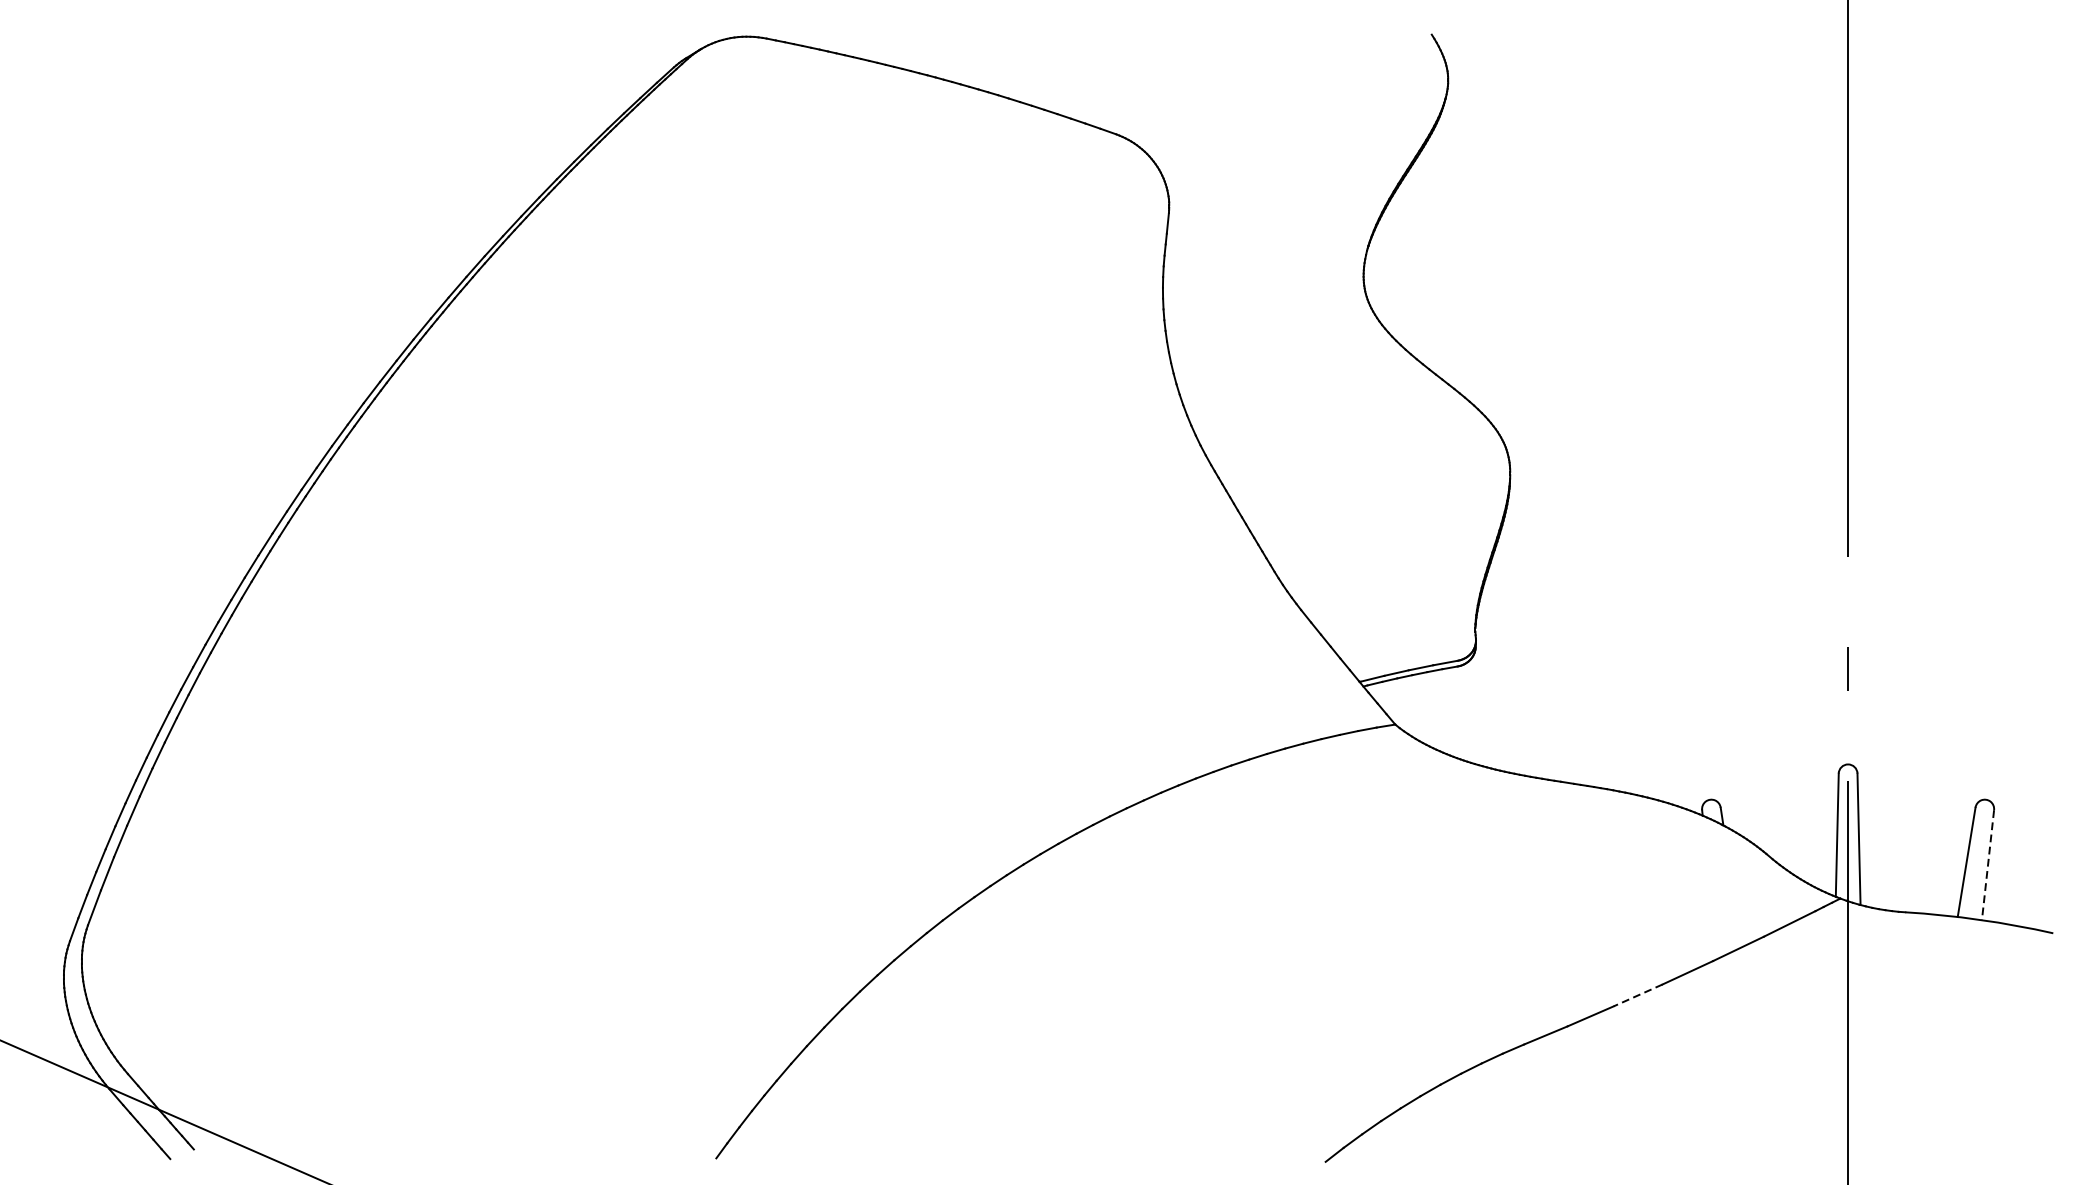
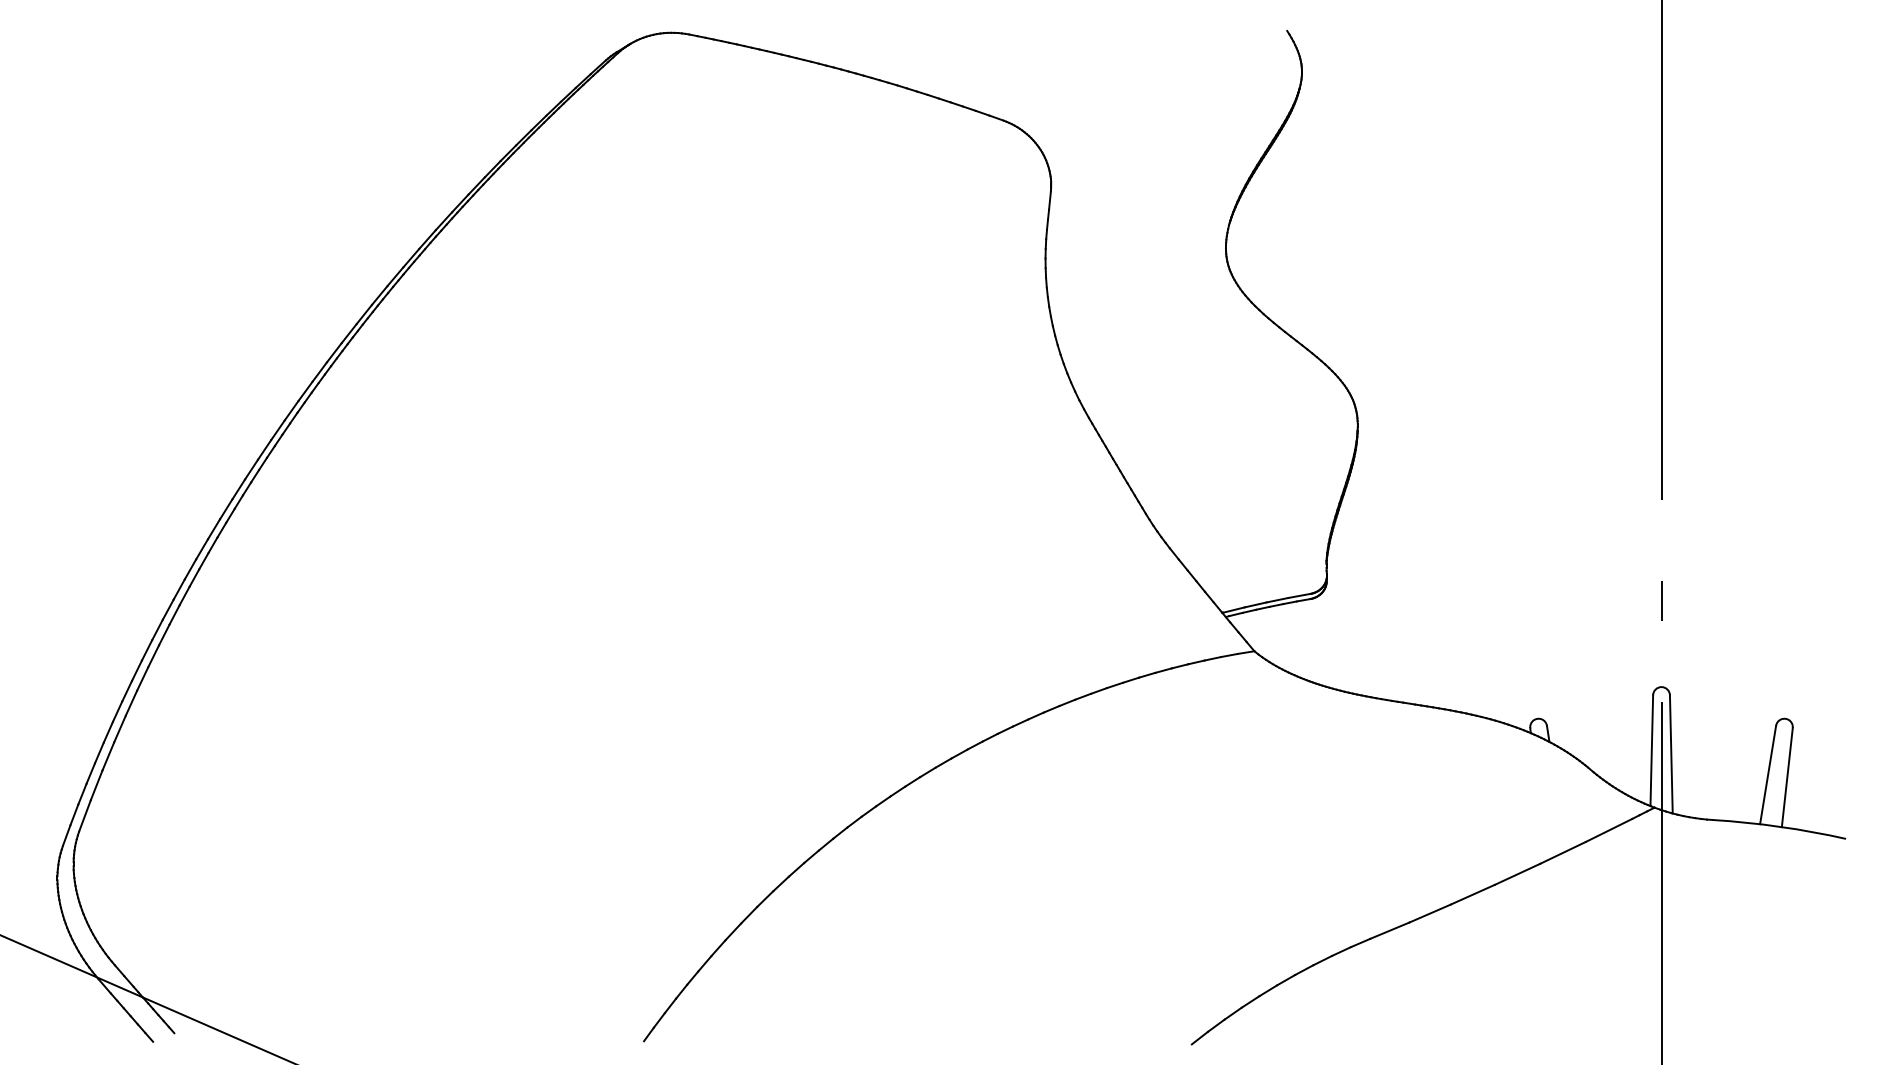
line: (1988, 865) -> (1787, 777), dashed -> solid
line: (1637, 995) -> (1472, 894), dashed -> solid

